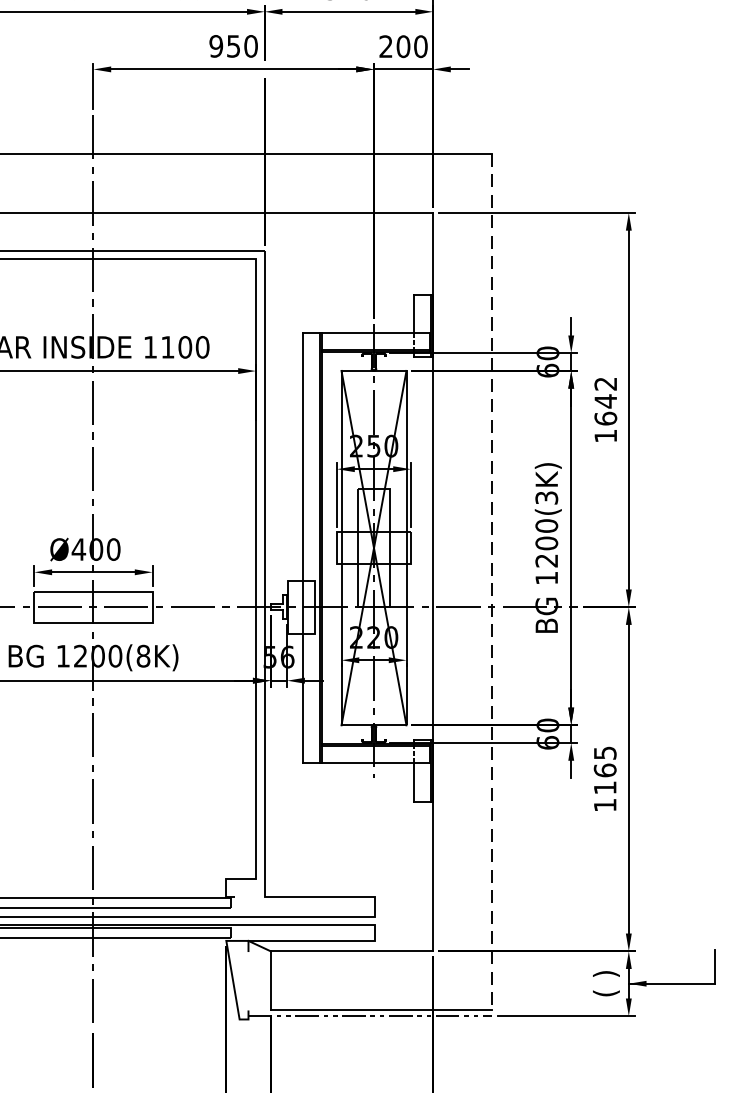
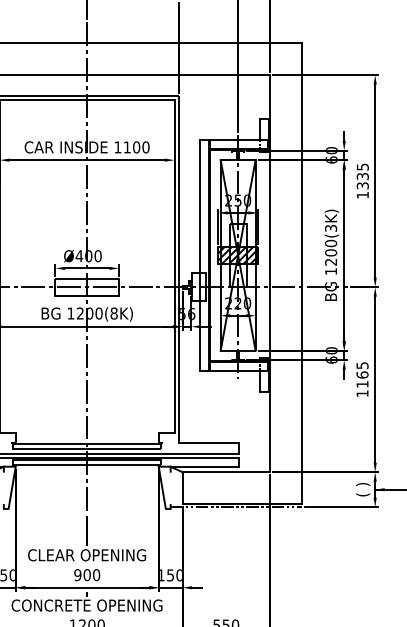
text: (605, 401) -> (362, 176), 1642 -> 1335
hatch: (374, 548) -> (238, 255), added
line: (491, 583) -> (301, 274), dashed -> solid

